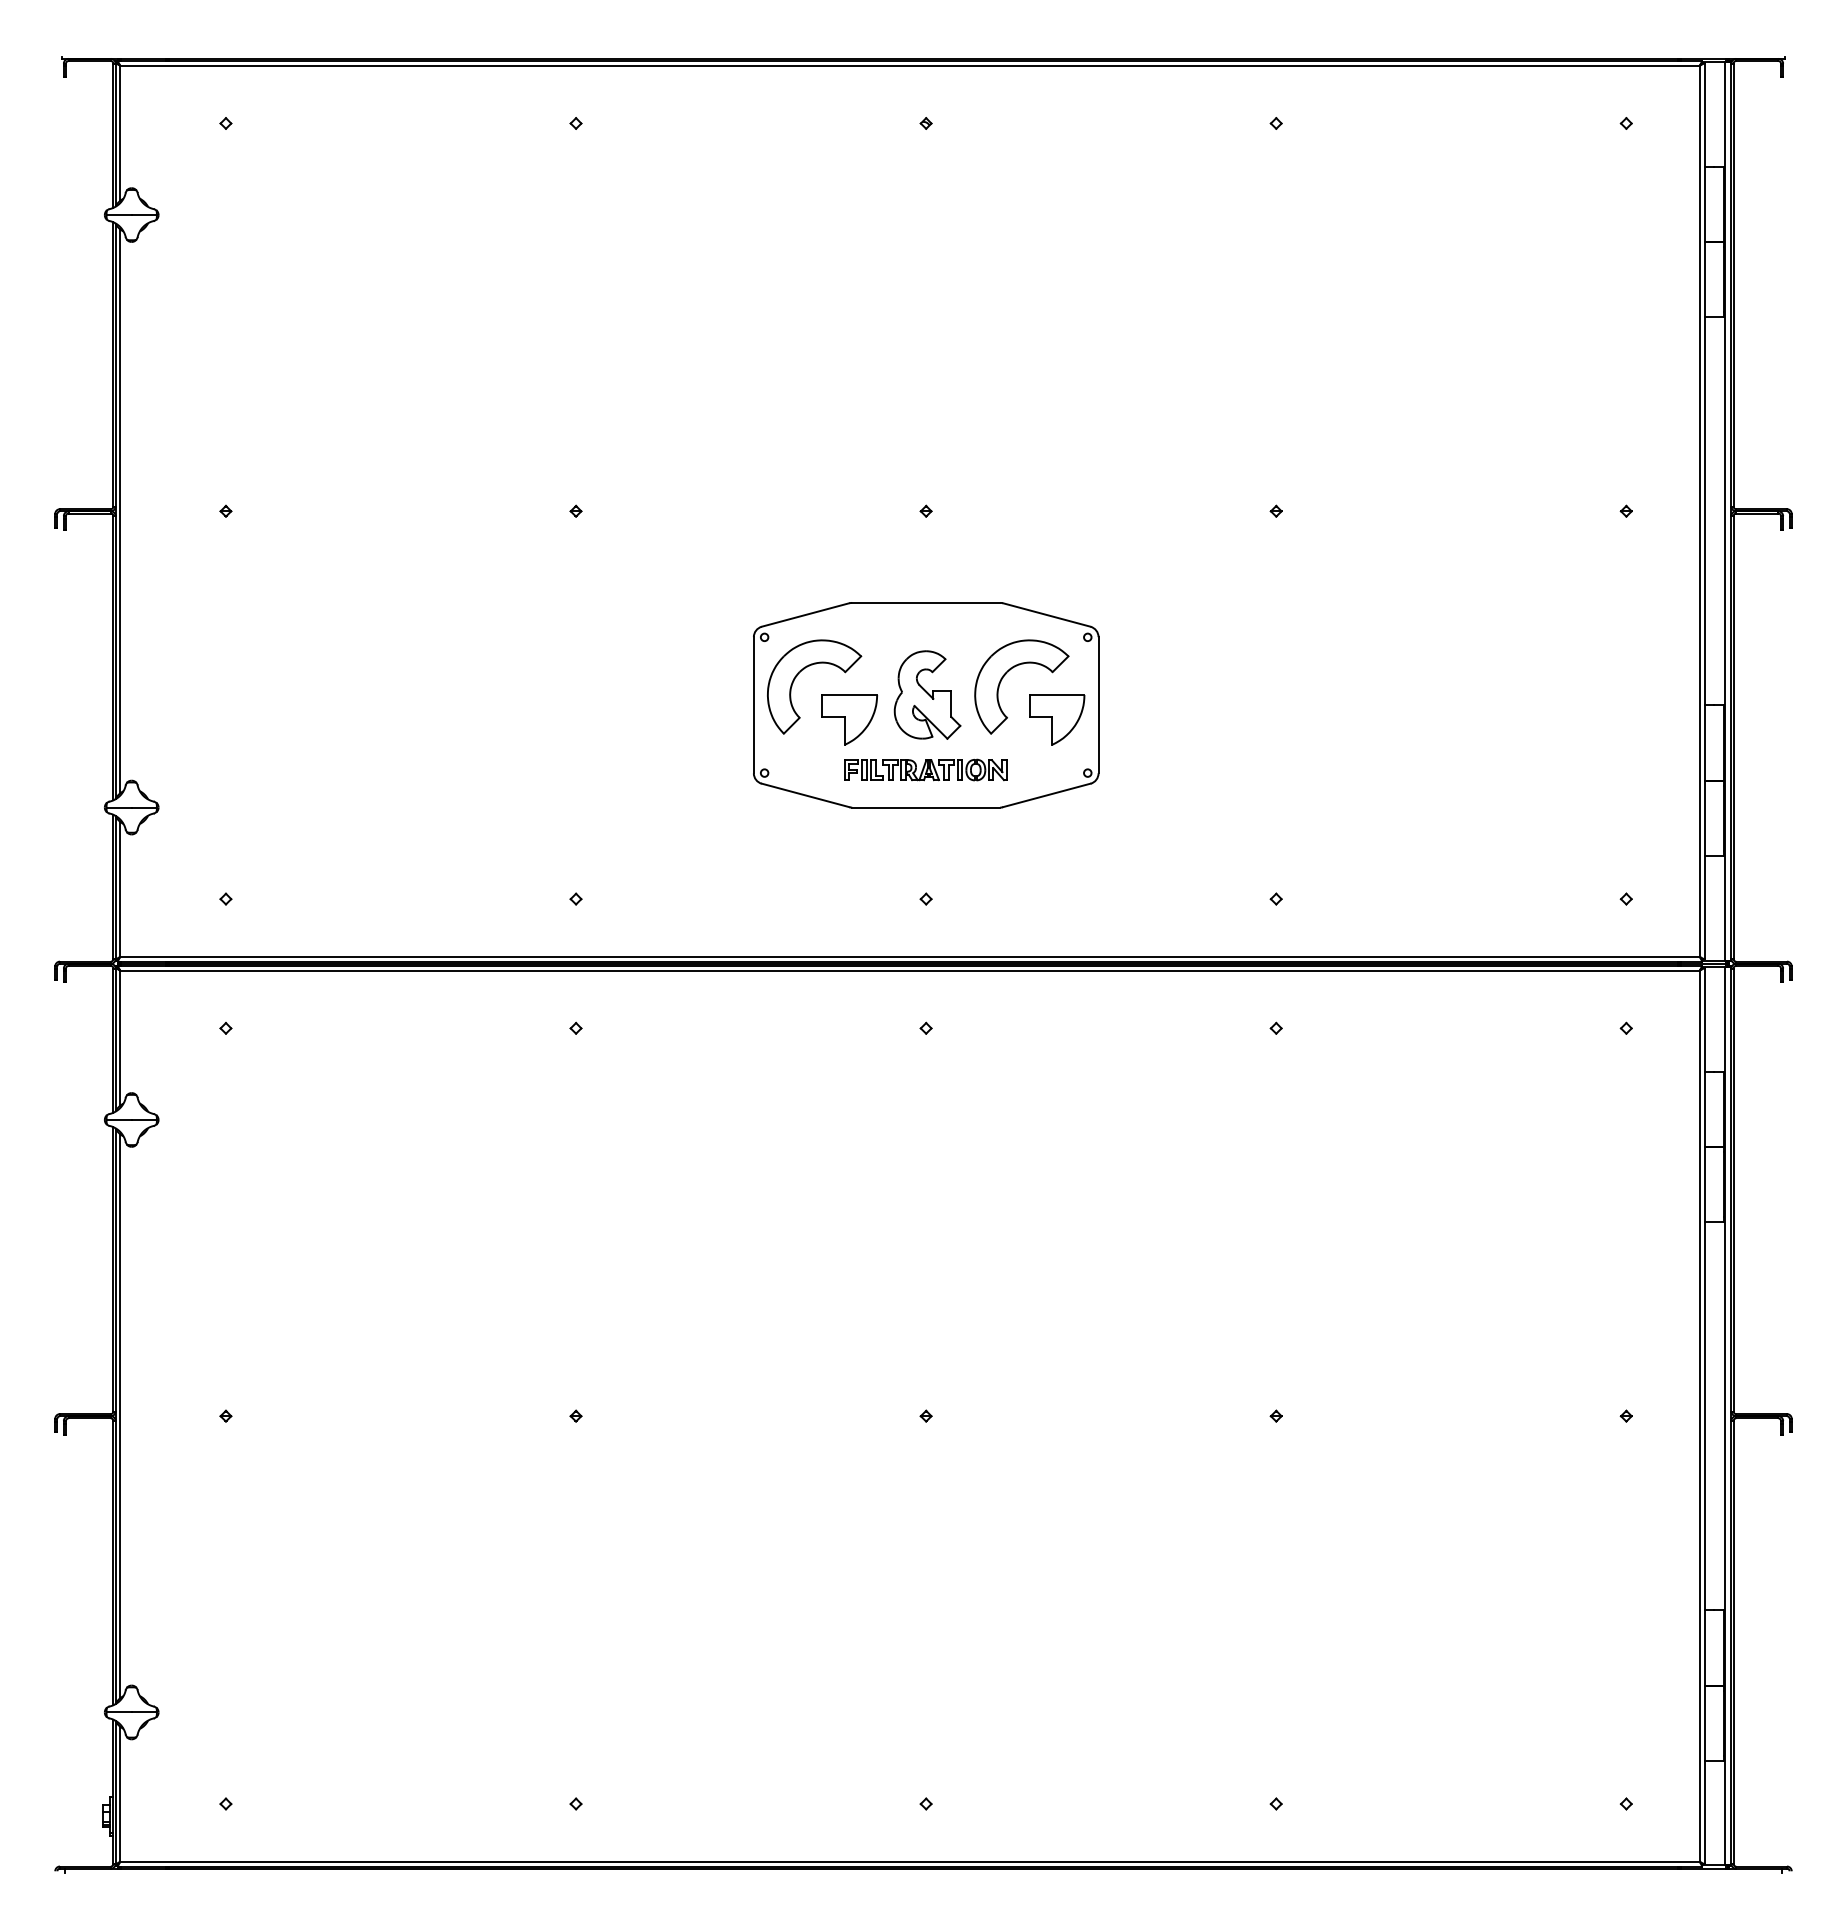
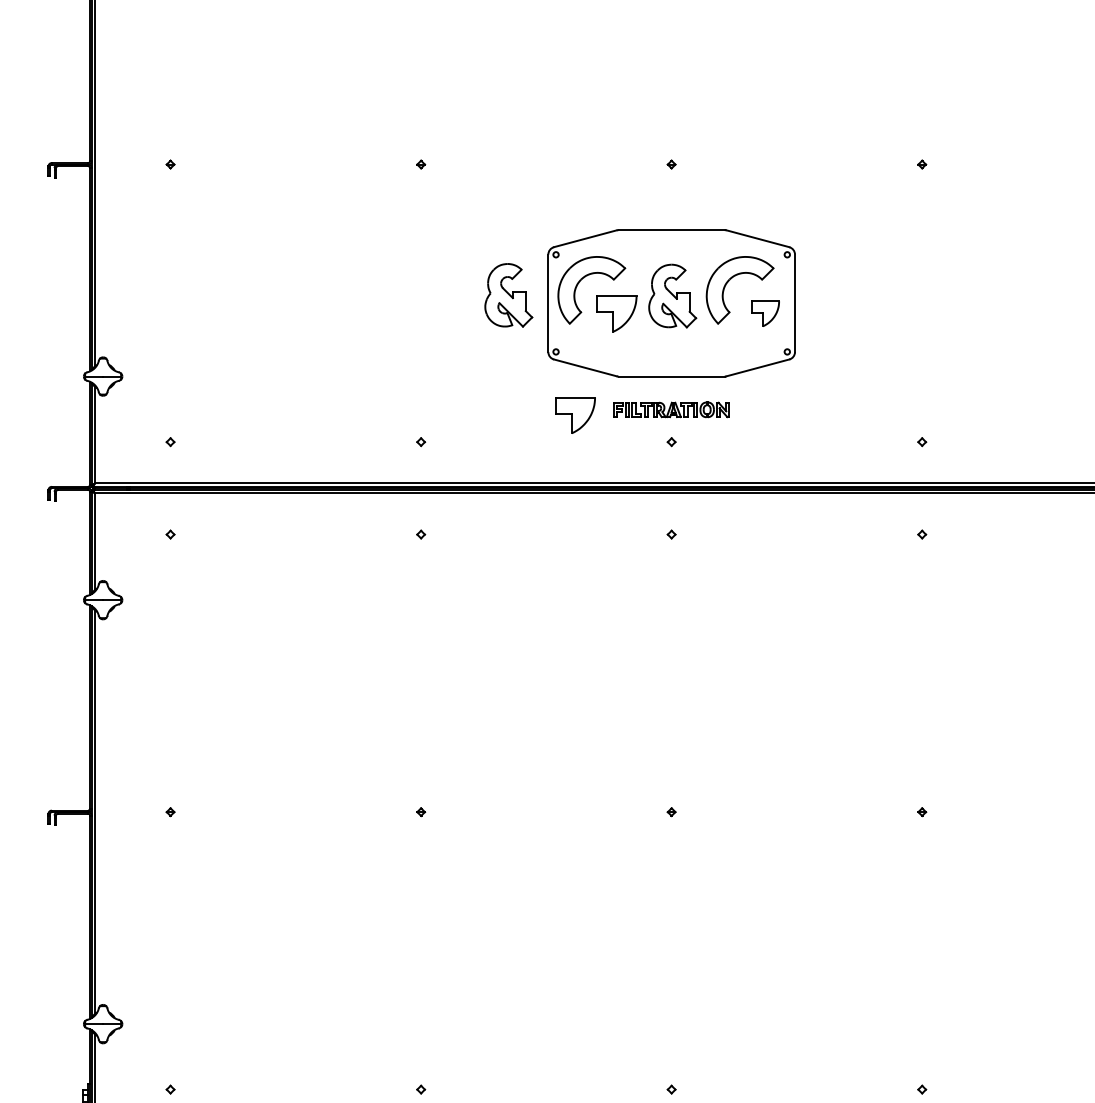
part: (698, 693) -> (508, 294), added
part: (1057, 719) -> (765, 313), size x0.7
part: (925, 769) -> (671, 409), moved
part: (791, 861) -> (575, 415), added

